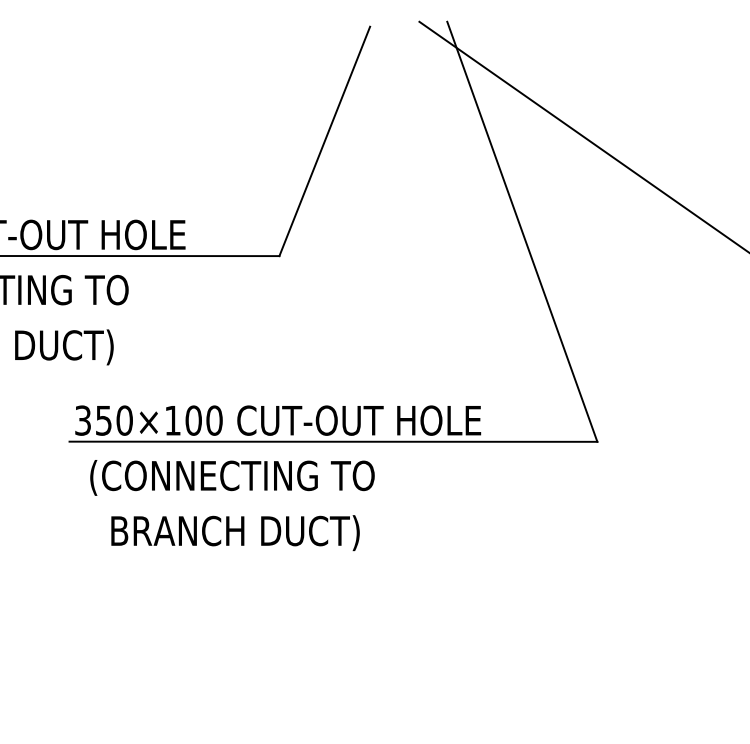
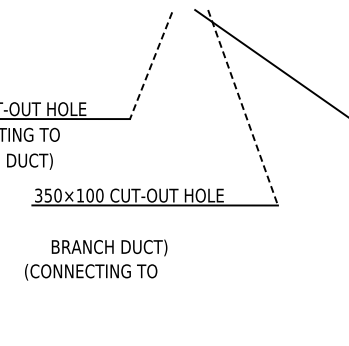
line: (323, 143) -> (150, 66), solid -> dashed
line: (523, 231) -> (243, 107), solid -> dashed
text: (233, 478) -> (91, 272), moved

